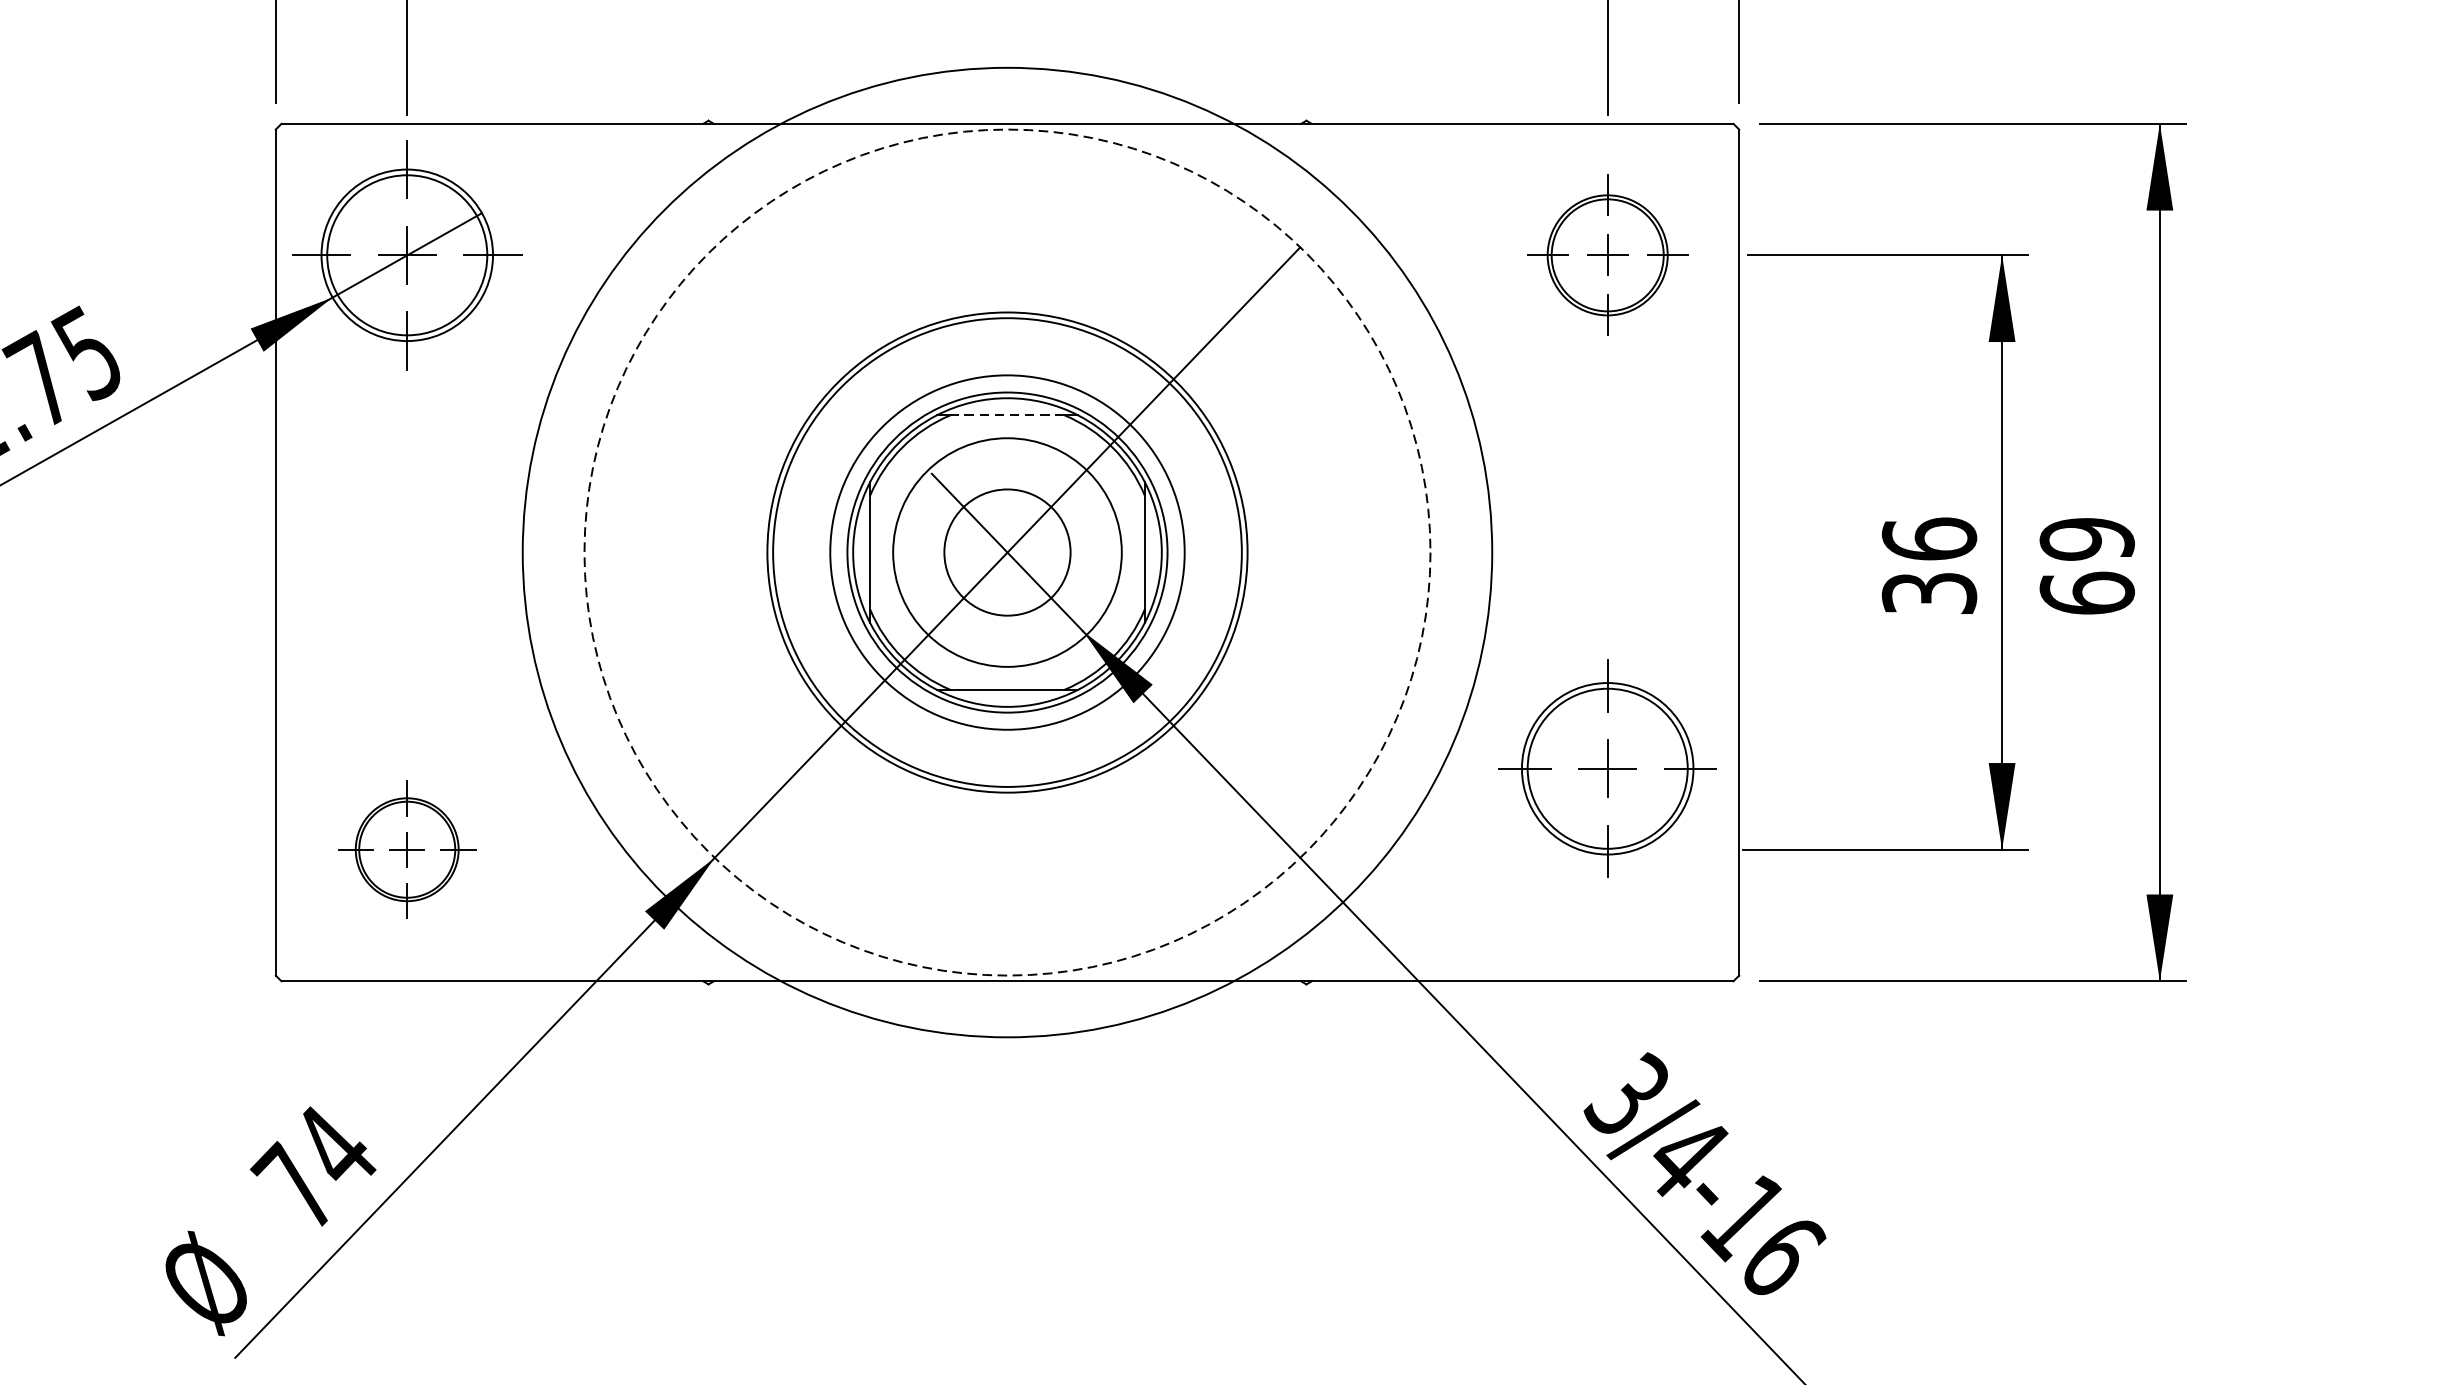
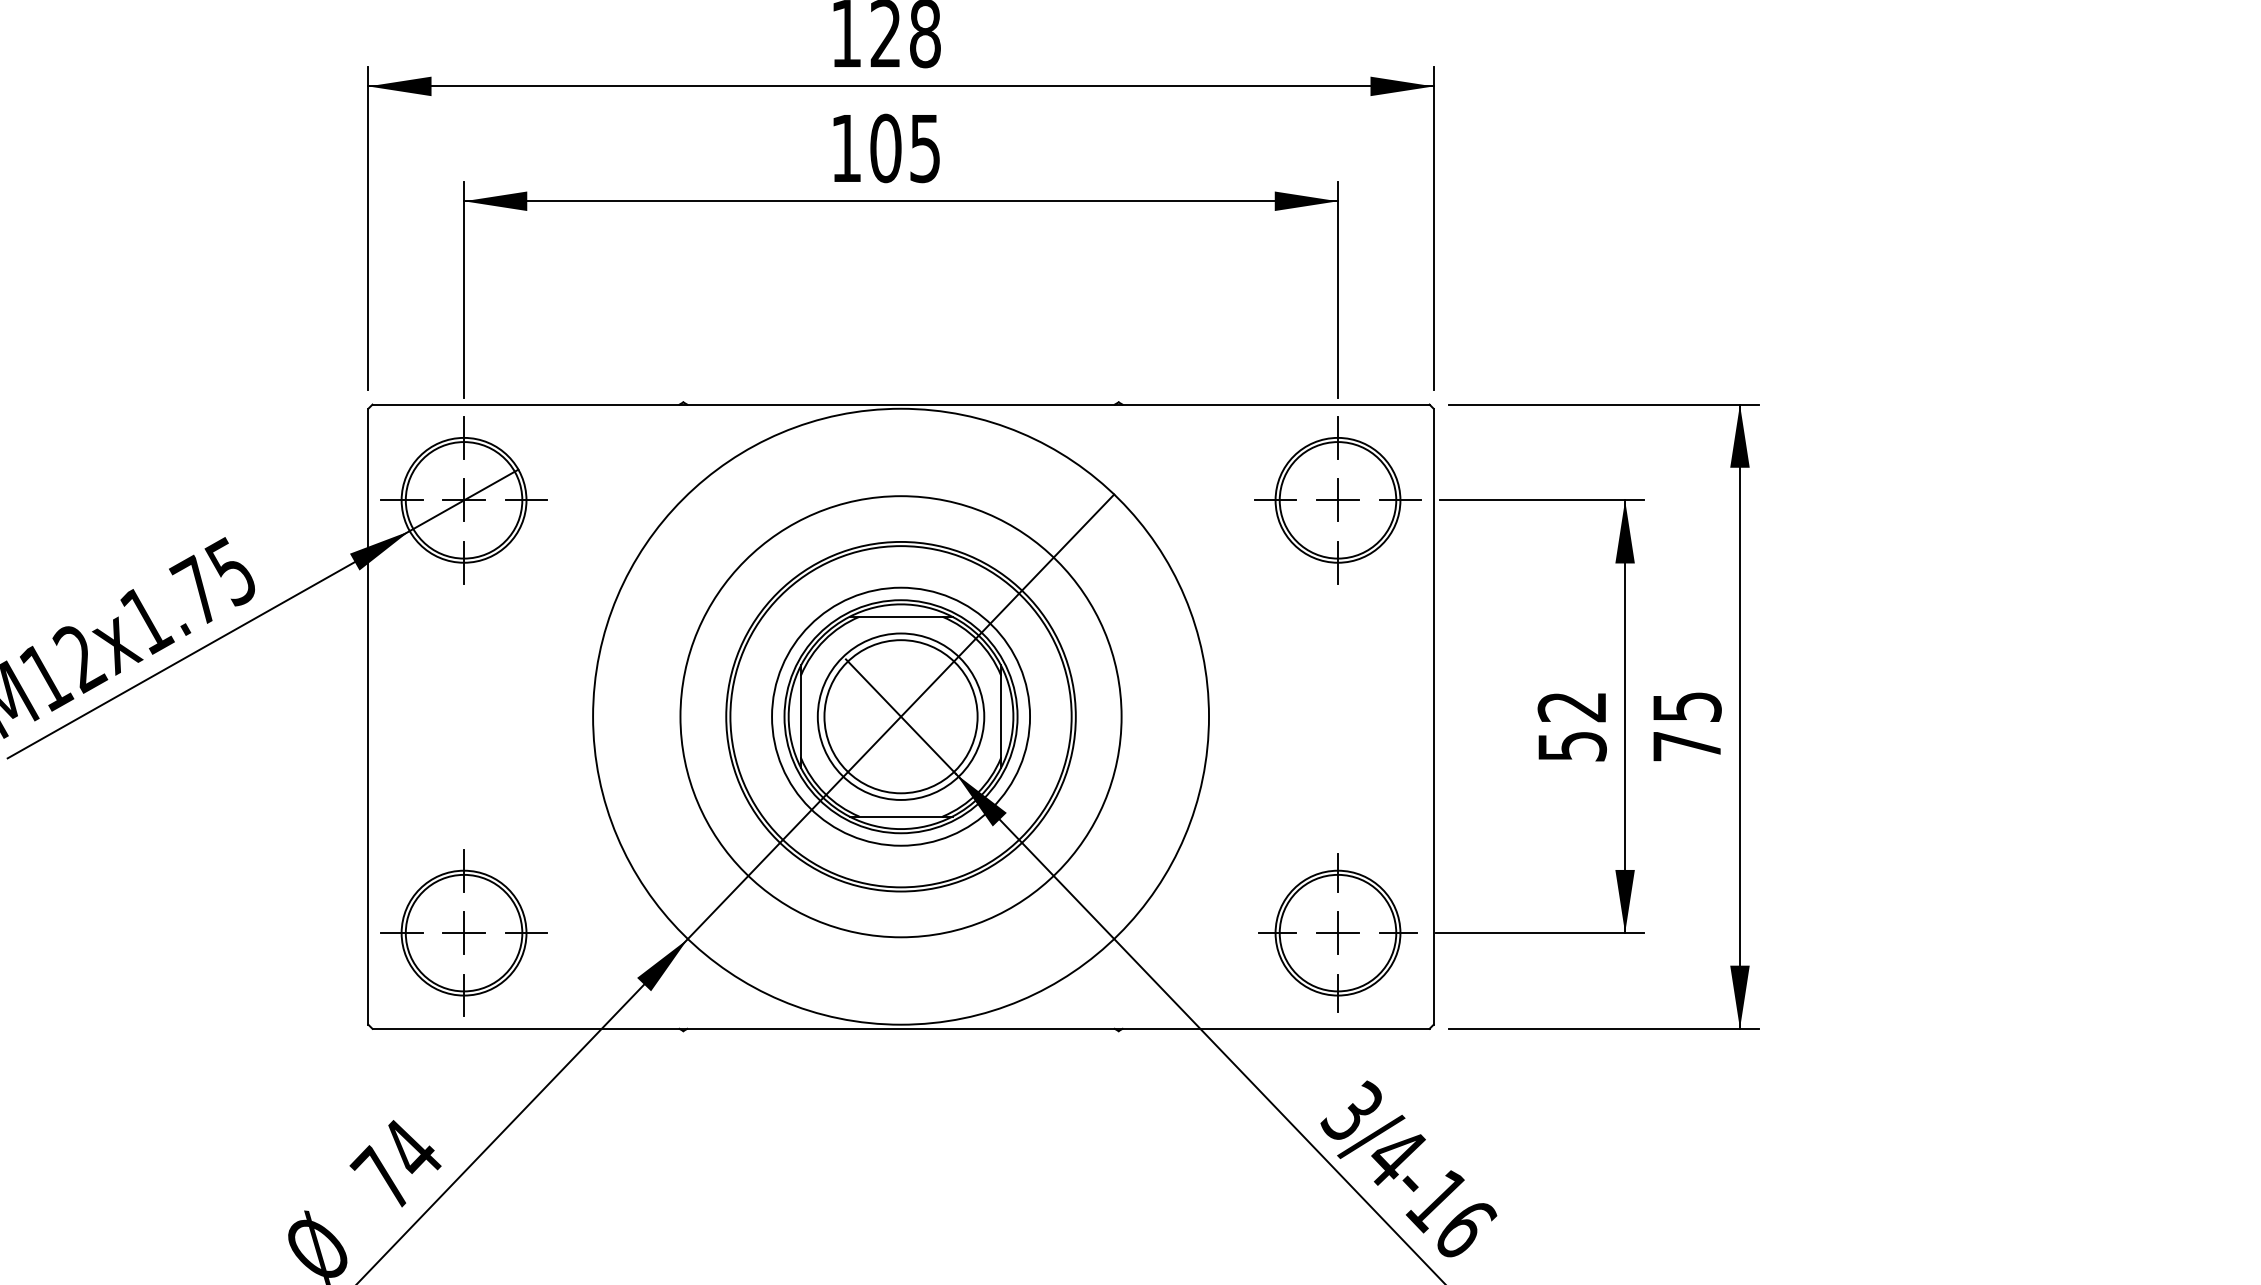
part: (1607, 255) -> (1337, 500), size x1.43
line: (1008, 414) -> (901, 616), dashed -> solid
circle: (1006, 552) -> (900, 716), size x0.62
circle: (1006, 552) -> (900, 716), size x1.67
circle: (1008, 552) -> (901, 716), dashed -> solid
text: (1928, 565) -> (1571, 726), 36 -> 52
text: (2086, 565) -> (1686, 726), 69 -> 75
part: (1607, 767) -> (1337, 932), moved
part: (406, 848) -> (463, 932), size x1.67

